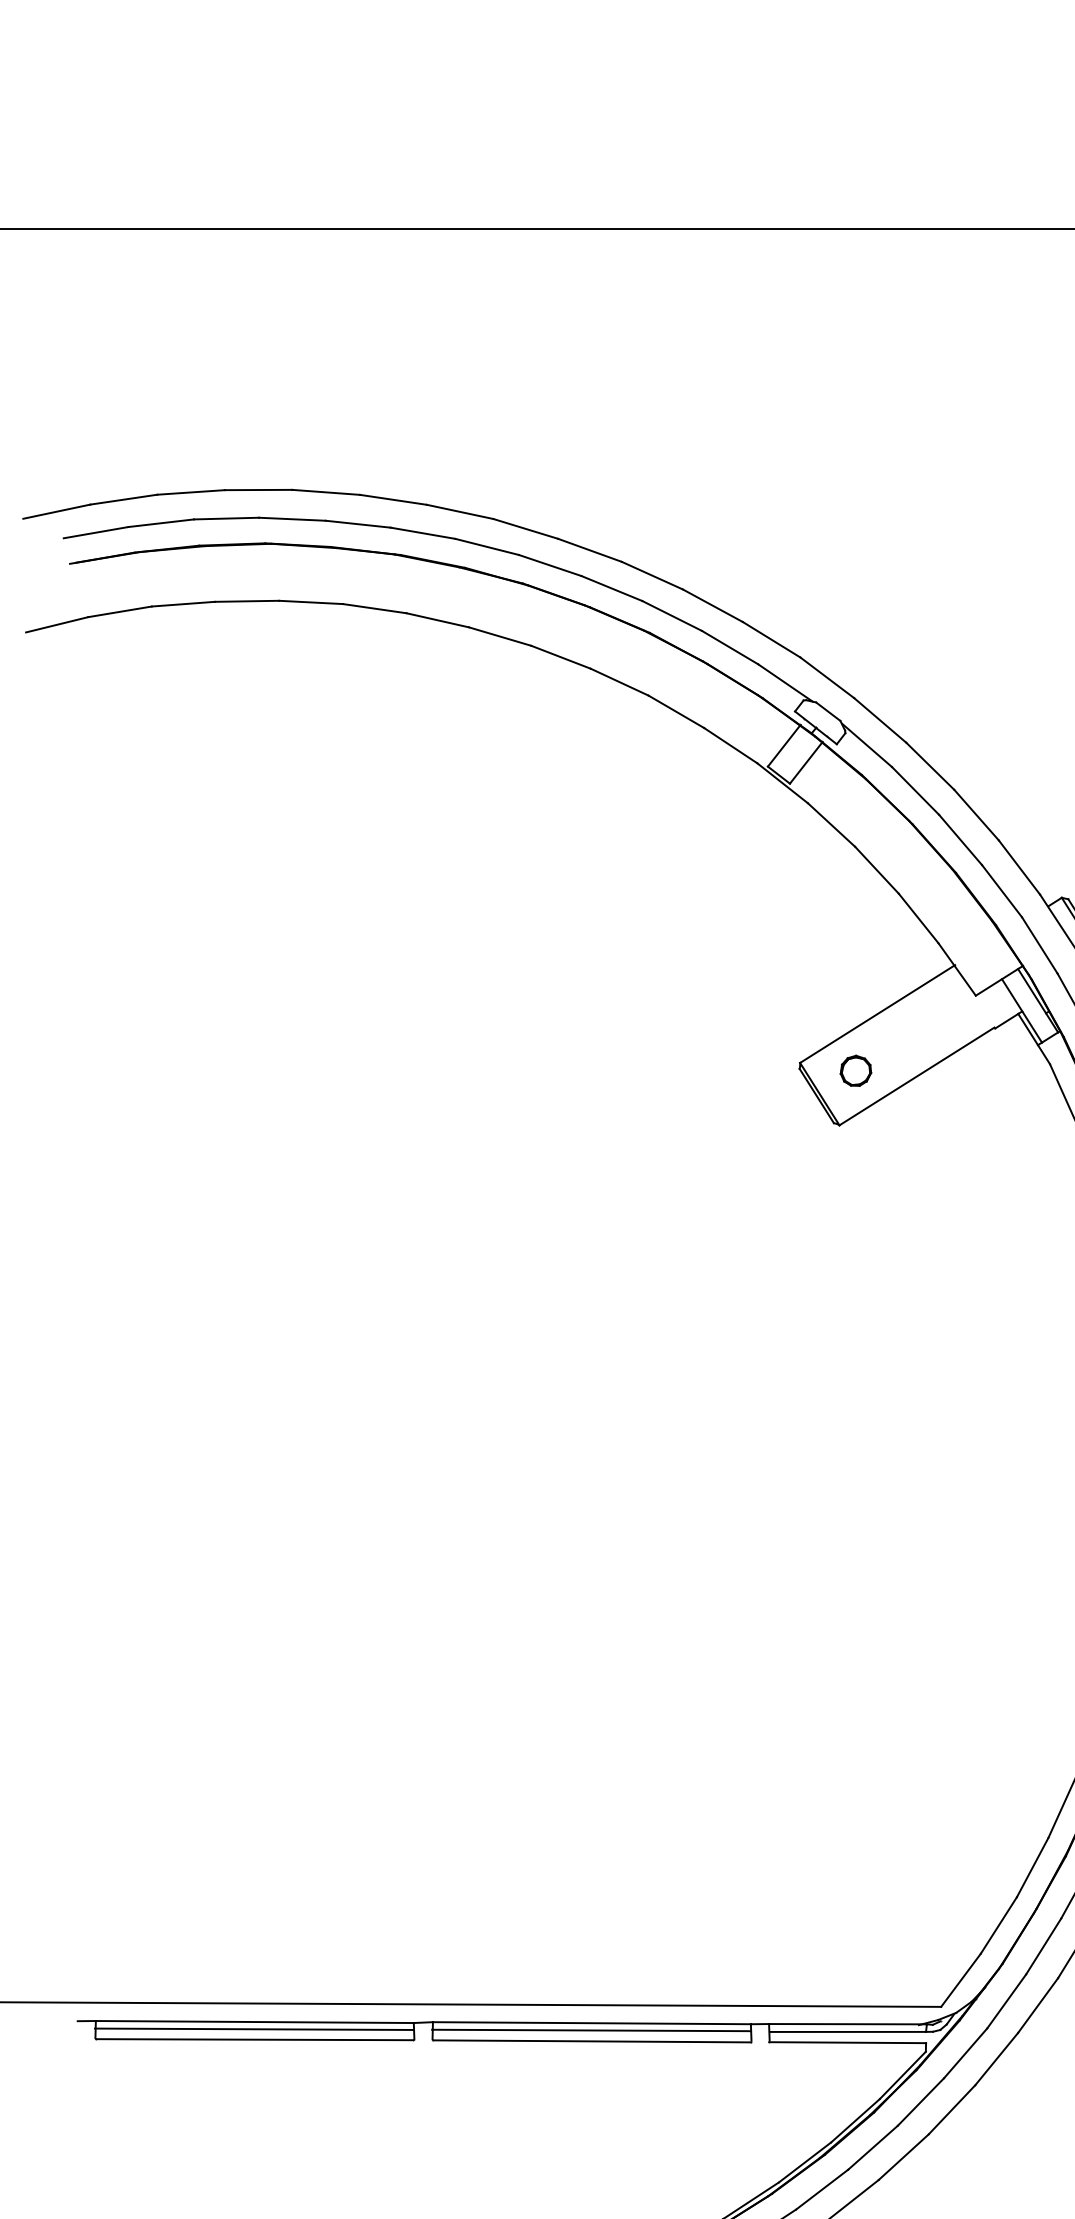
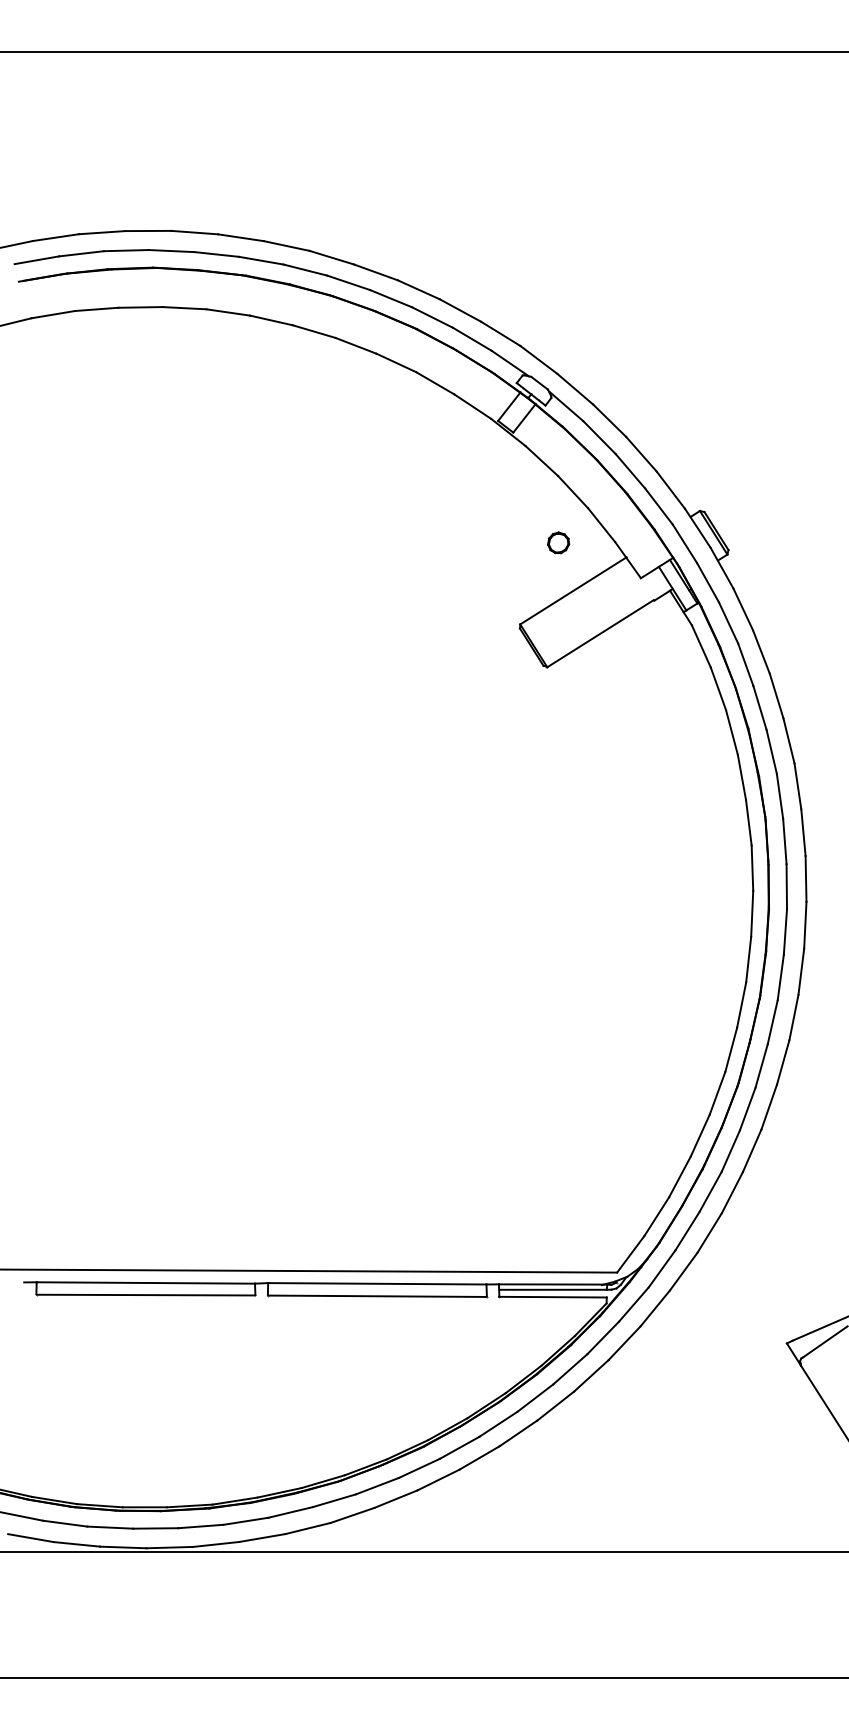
part: (855, 1070) -> (558, 542), moved
line: (254, 2028) -> (145, 1287), removed
line: (590, 2030) -> (376, 1288), removed

